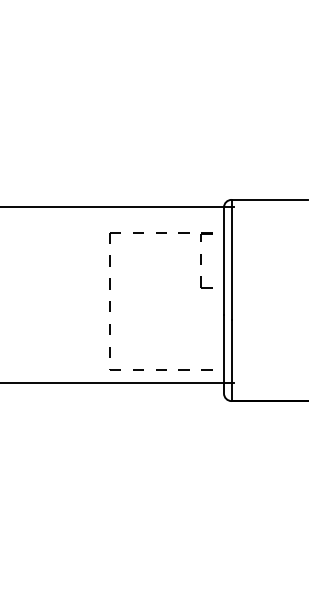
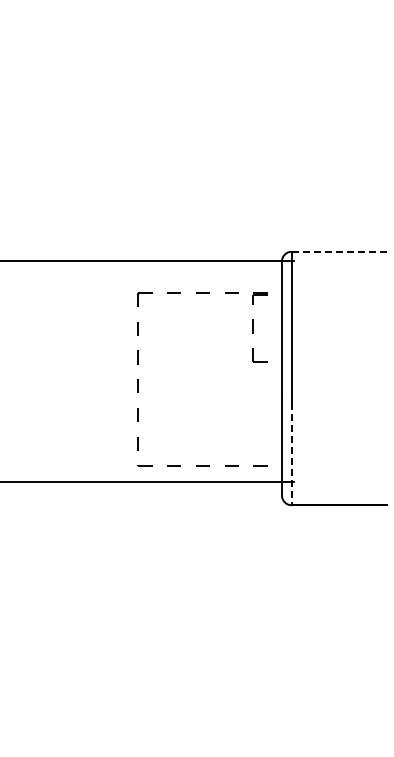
line: (269, 199) -> (339, 251), solid -> dashed
line: (231, 360) -> (291, 454), solid -> dashed

